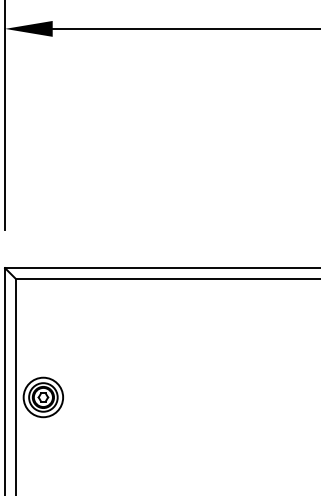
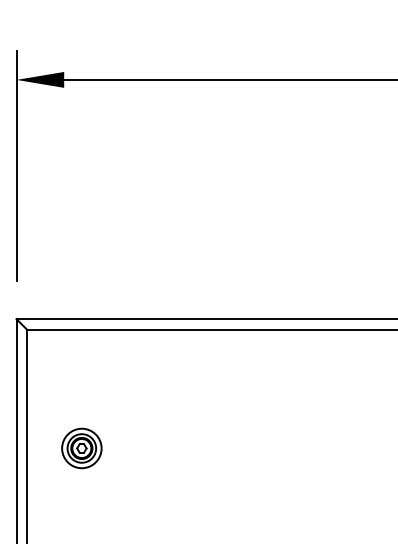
part: (43, 397) -> (81, 448), moved

